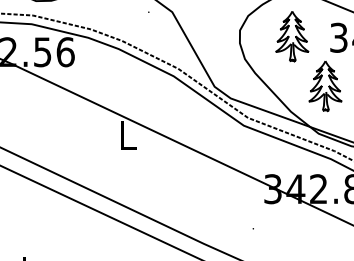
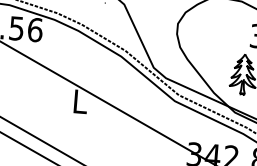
part: (292, 36) -> (220, 32), removed

